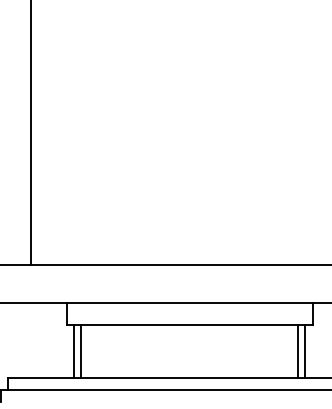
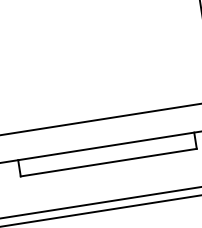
line: (74, 351) -> (29, 194), removed
line: (81, 351) -> (34, 193), removed
line: (298, 351) -> (189, 169), removed
line: (304, 351) -> (194, 168), removed

